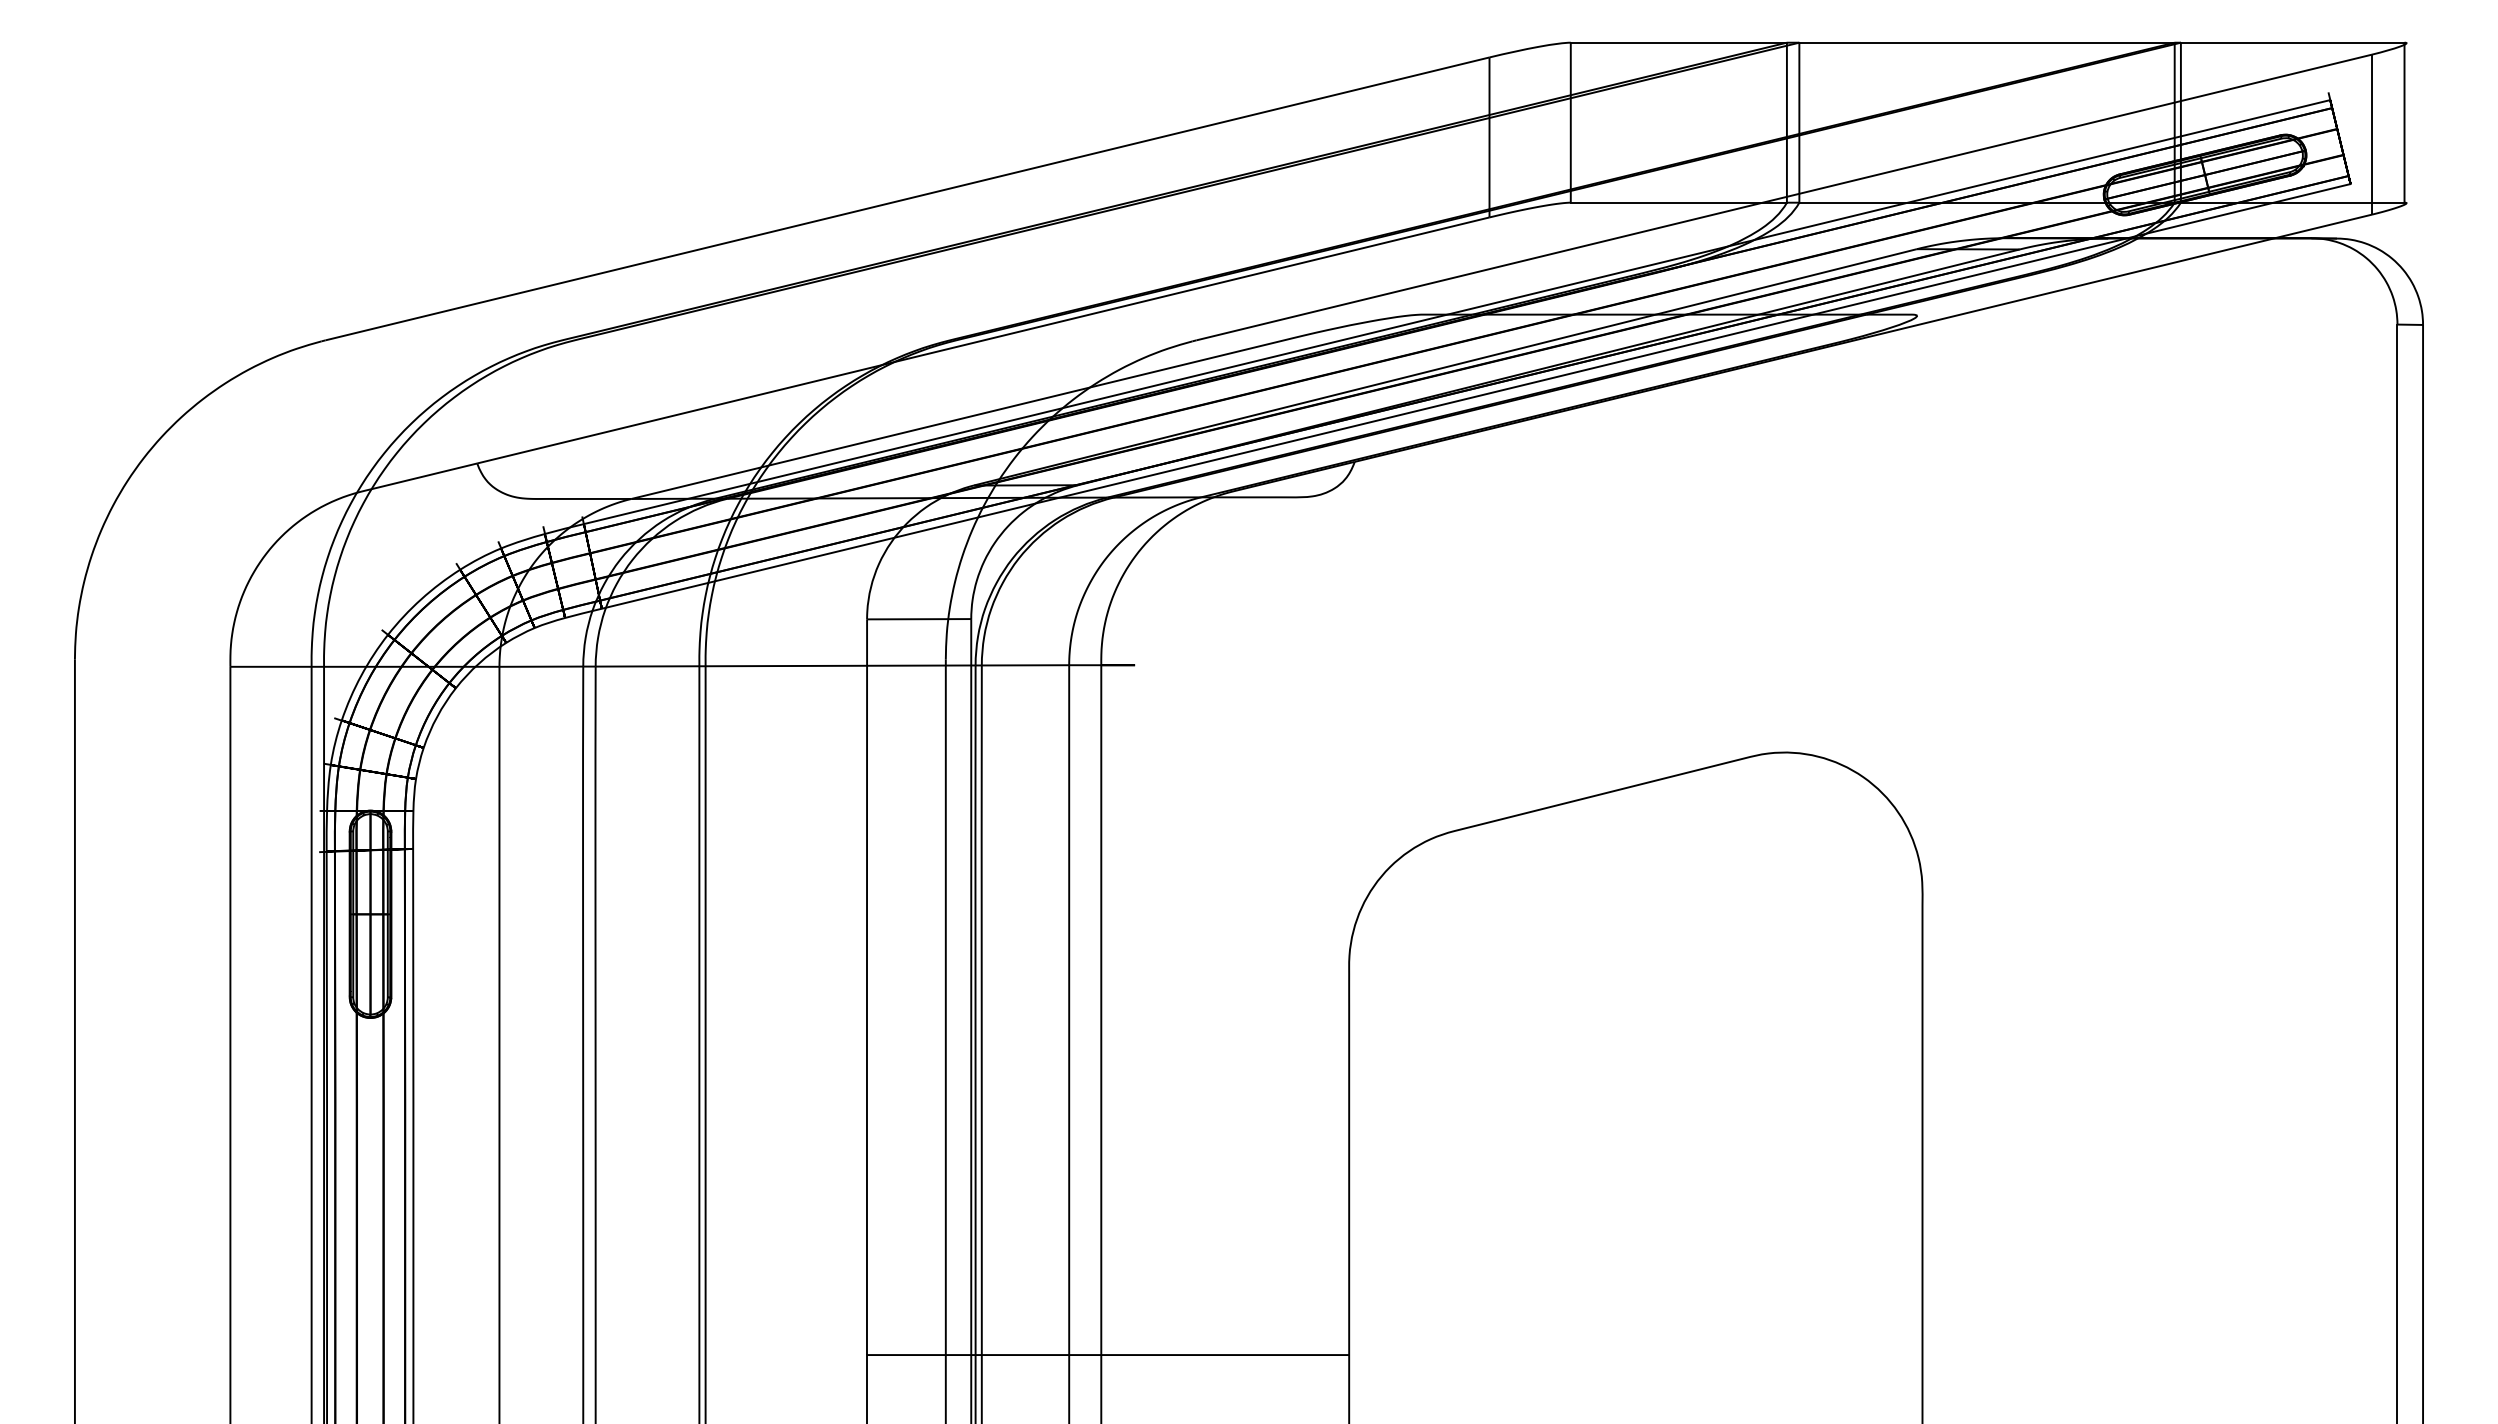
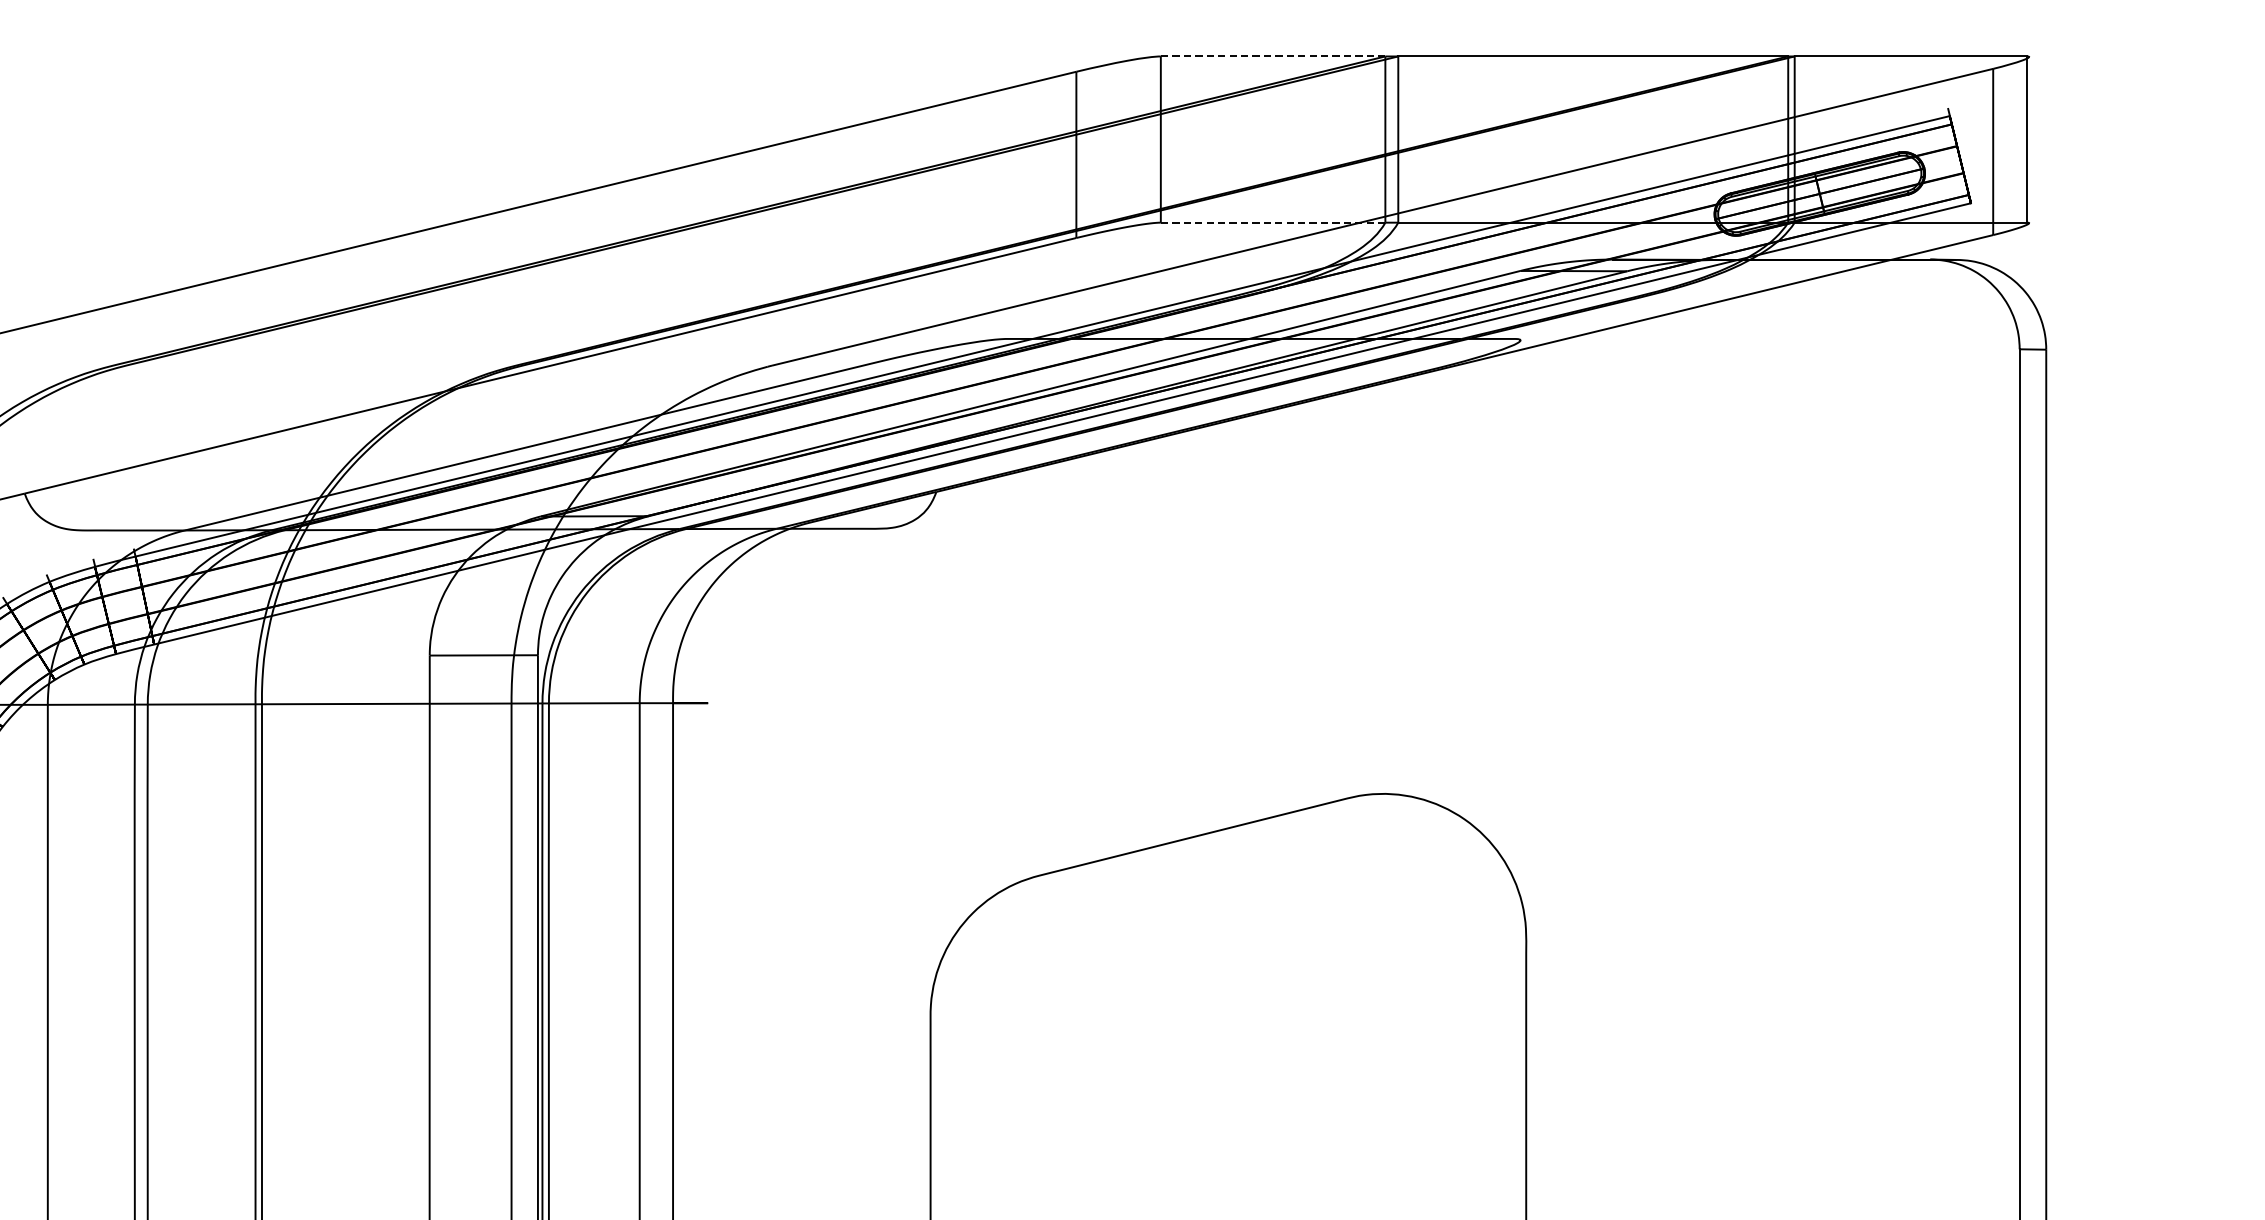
line: (1678, 42) -> (1272, 56), solid -> dashed
line: (1679, 202) -> (1273, 222), solid -> dashed

